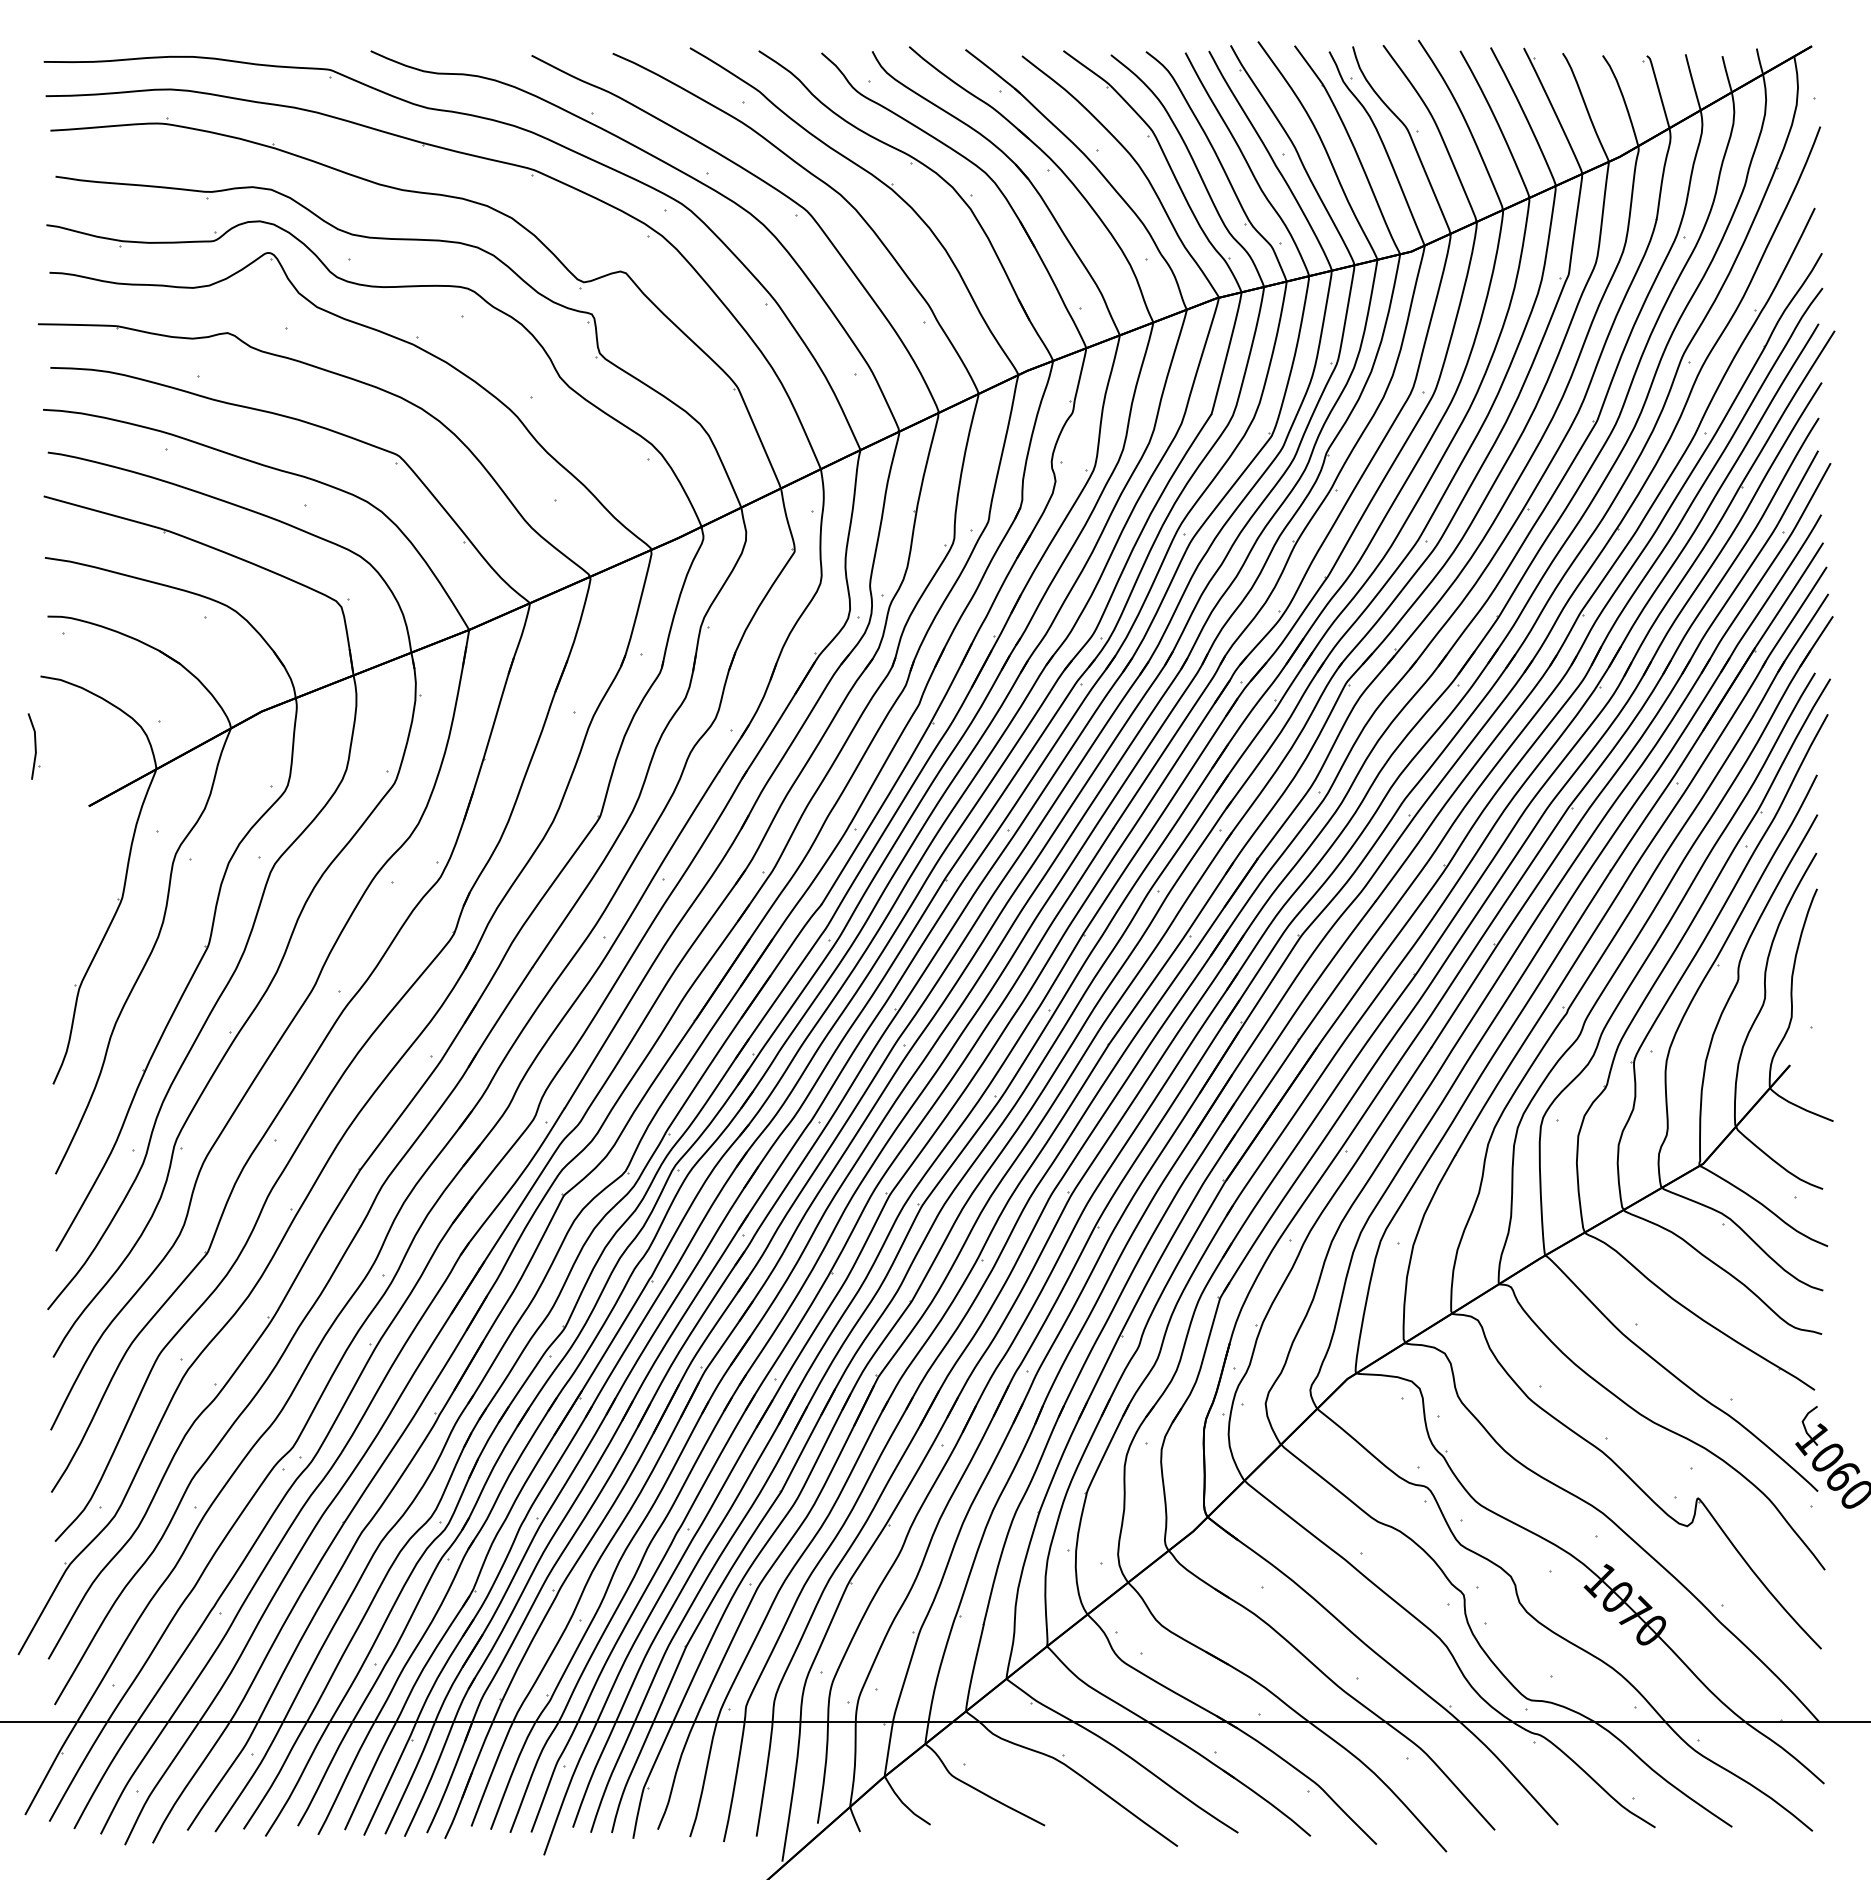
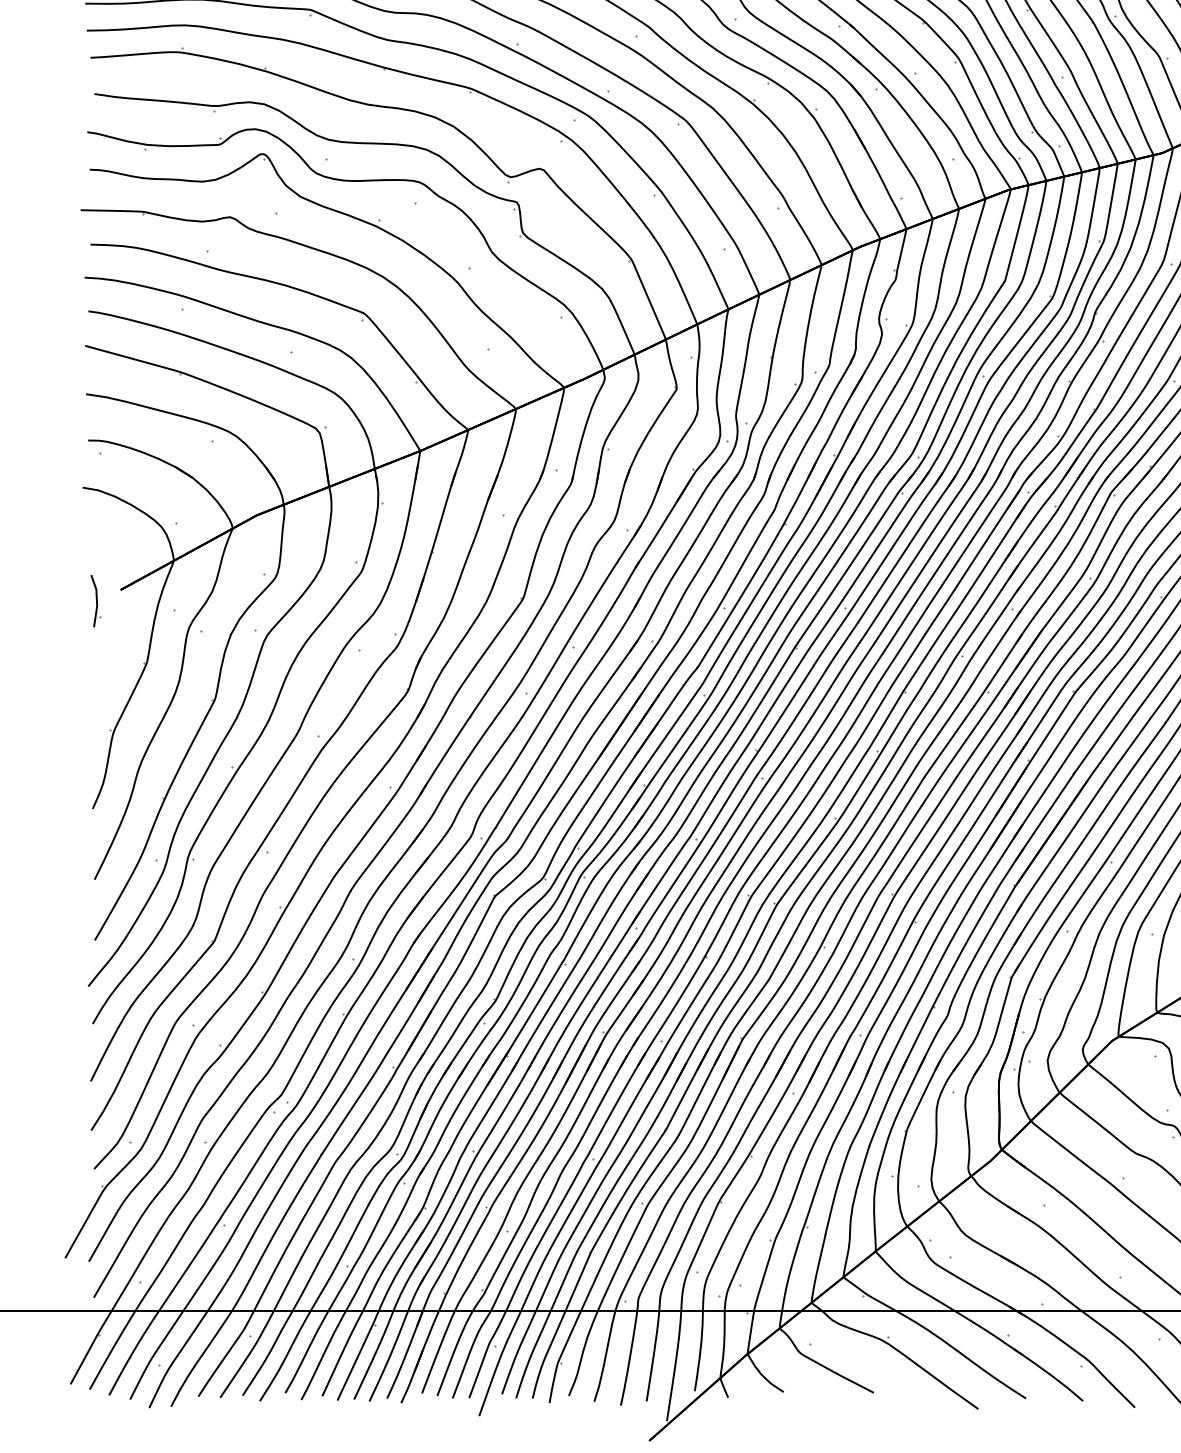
part: (33, 746) -> (95, 601), moved

